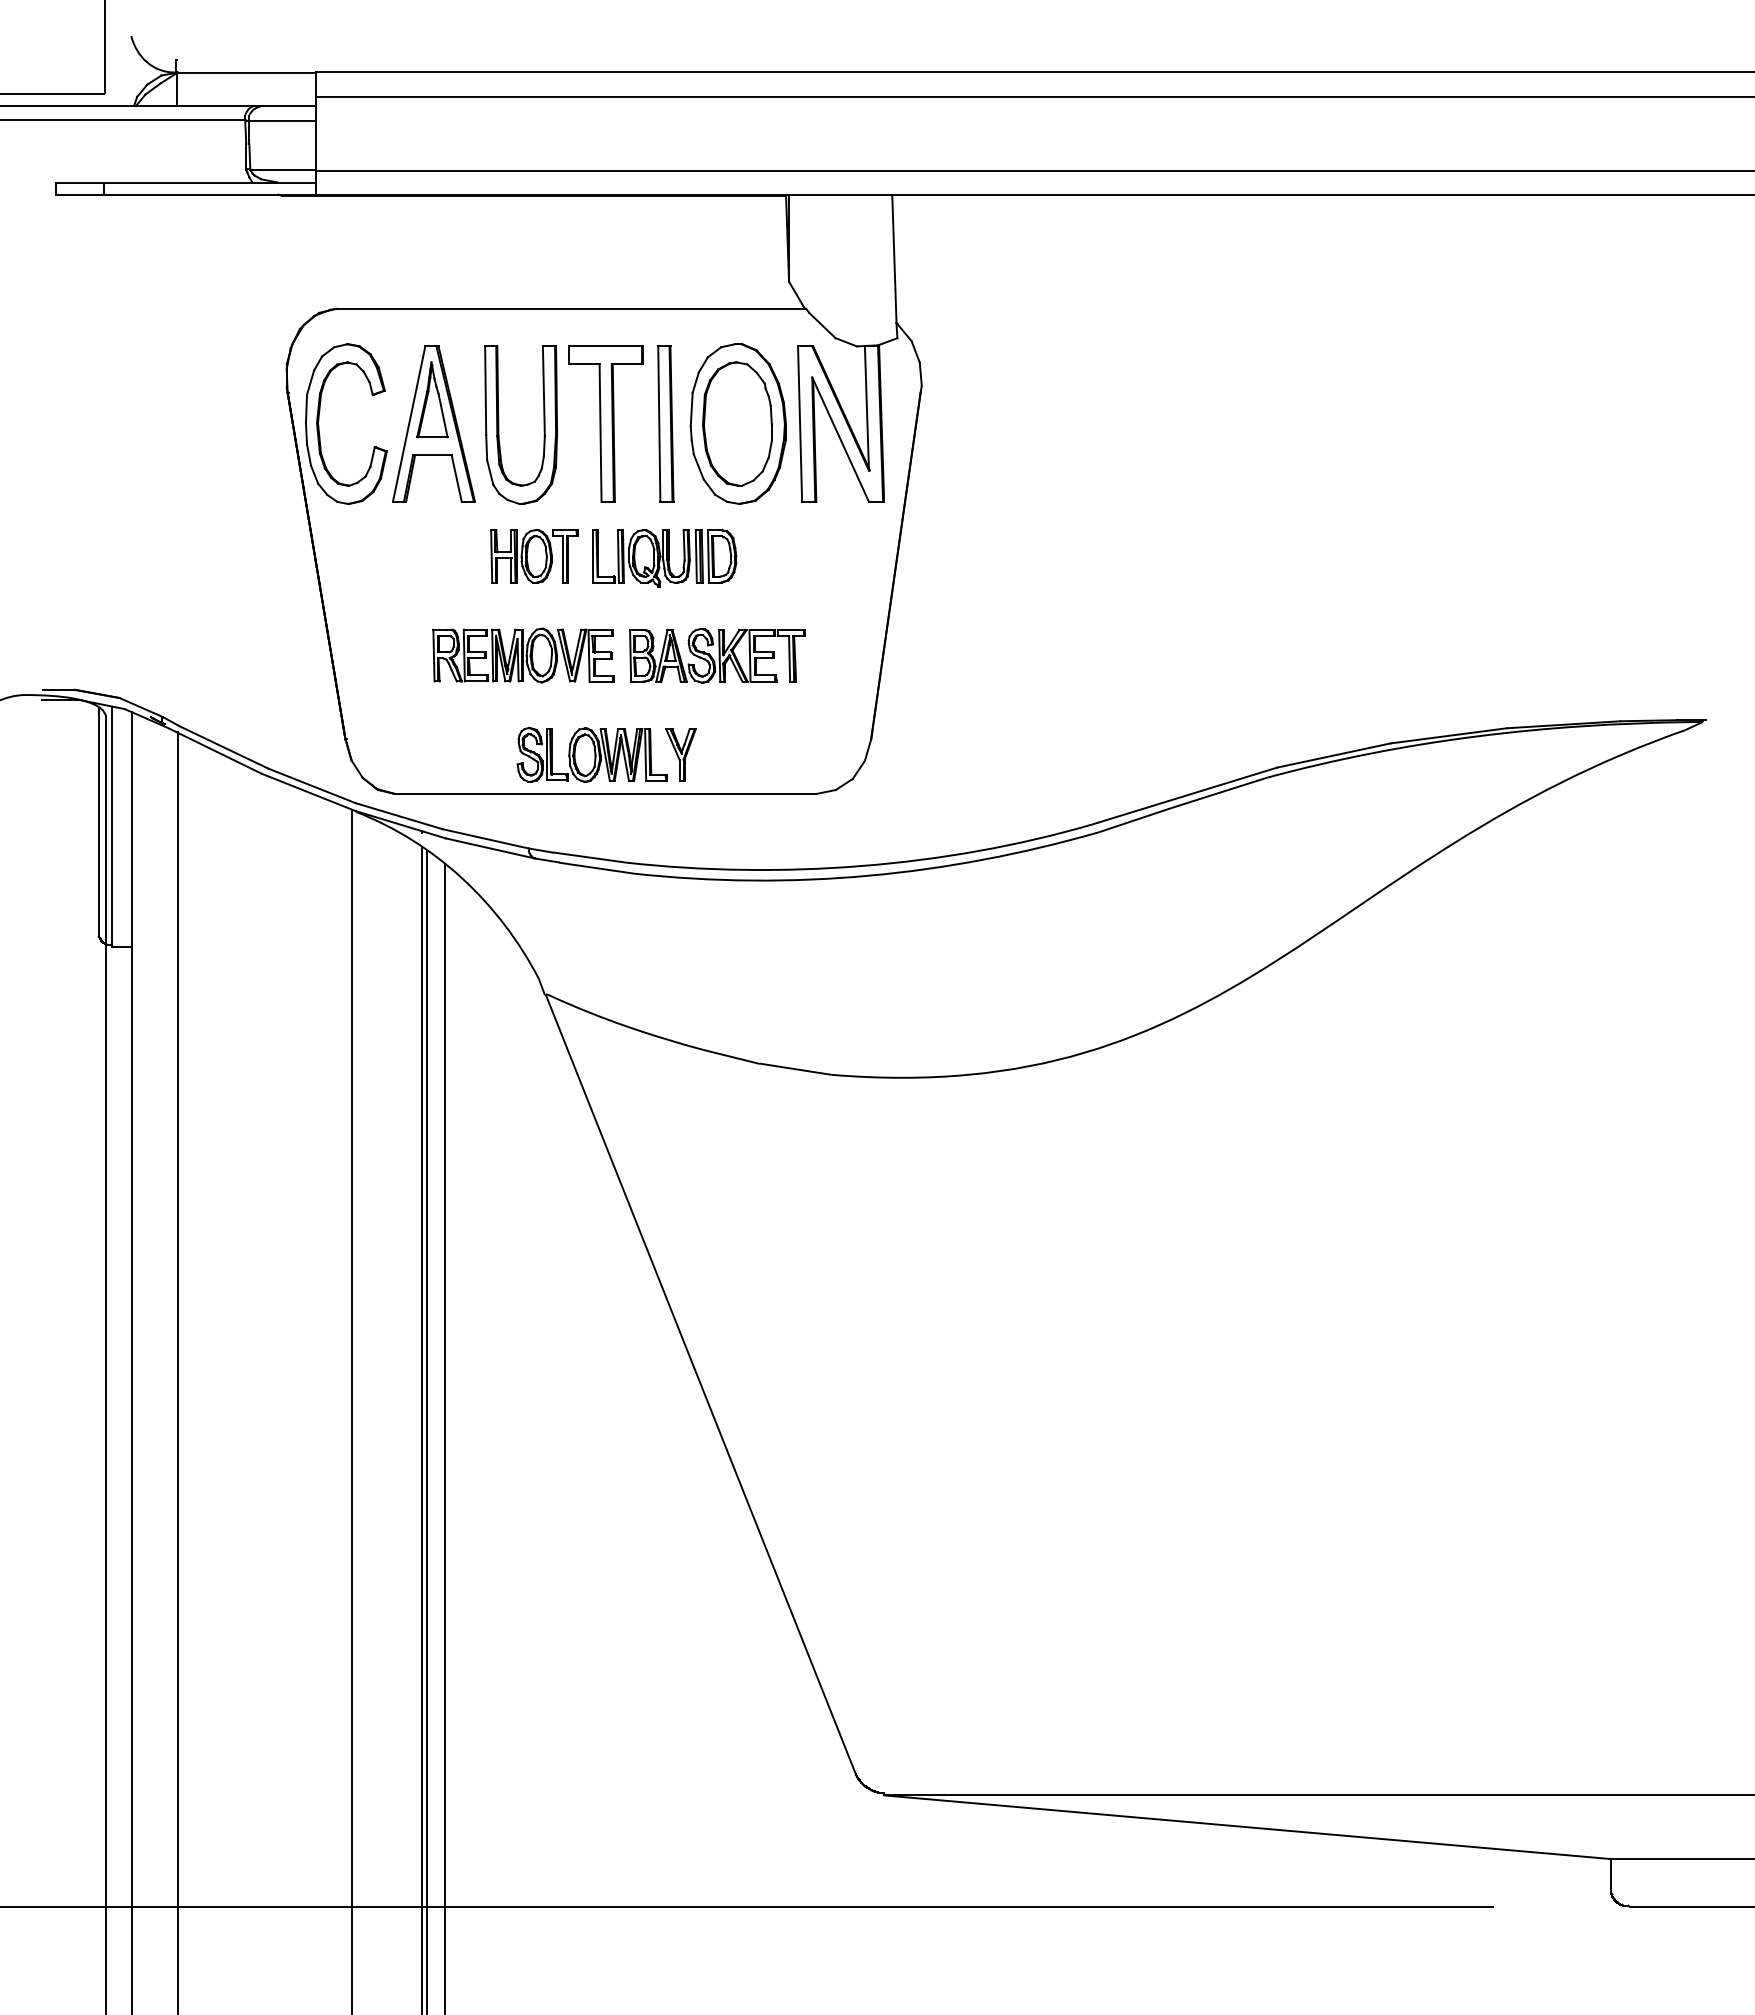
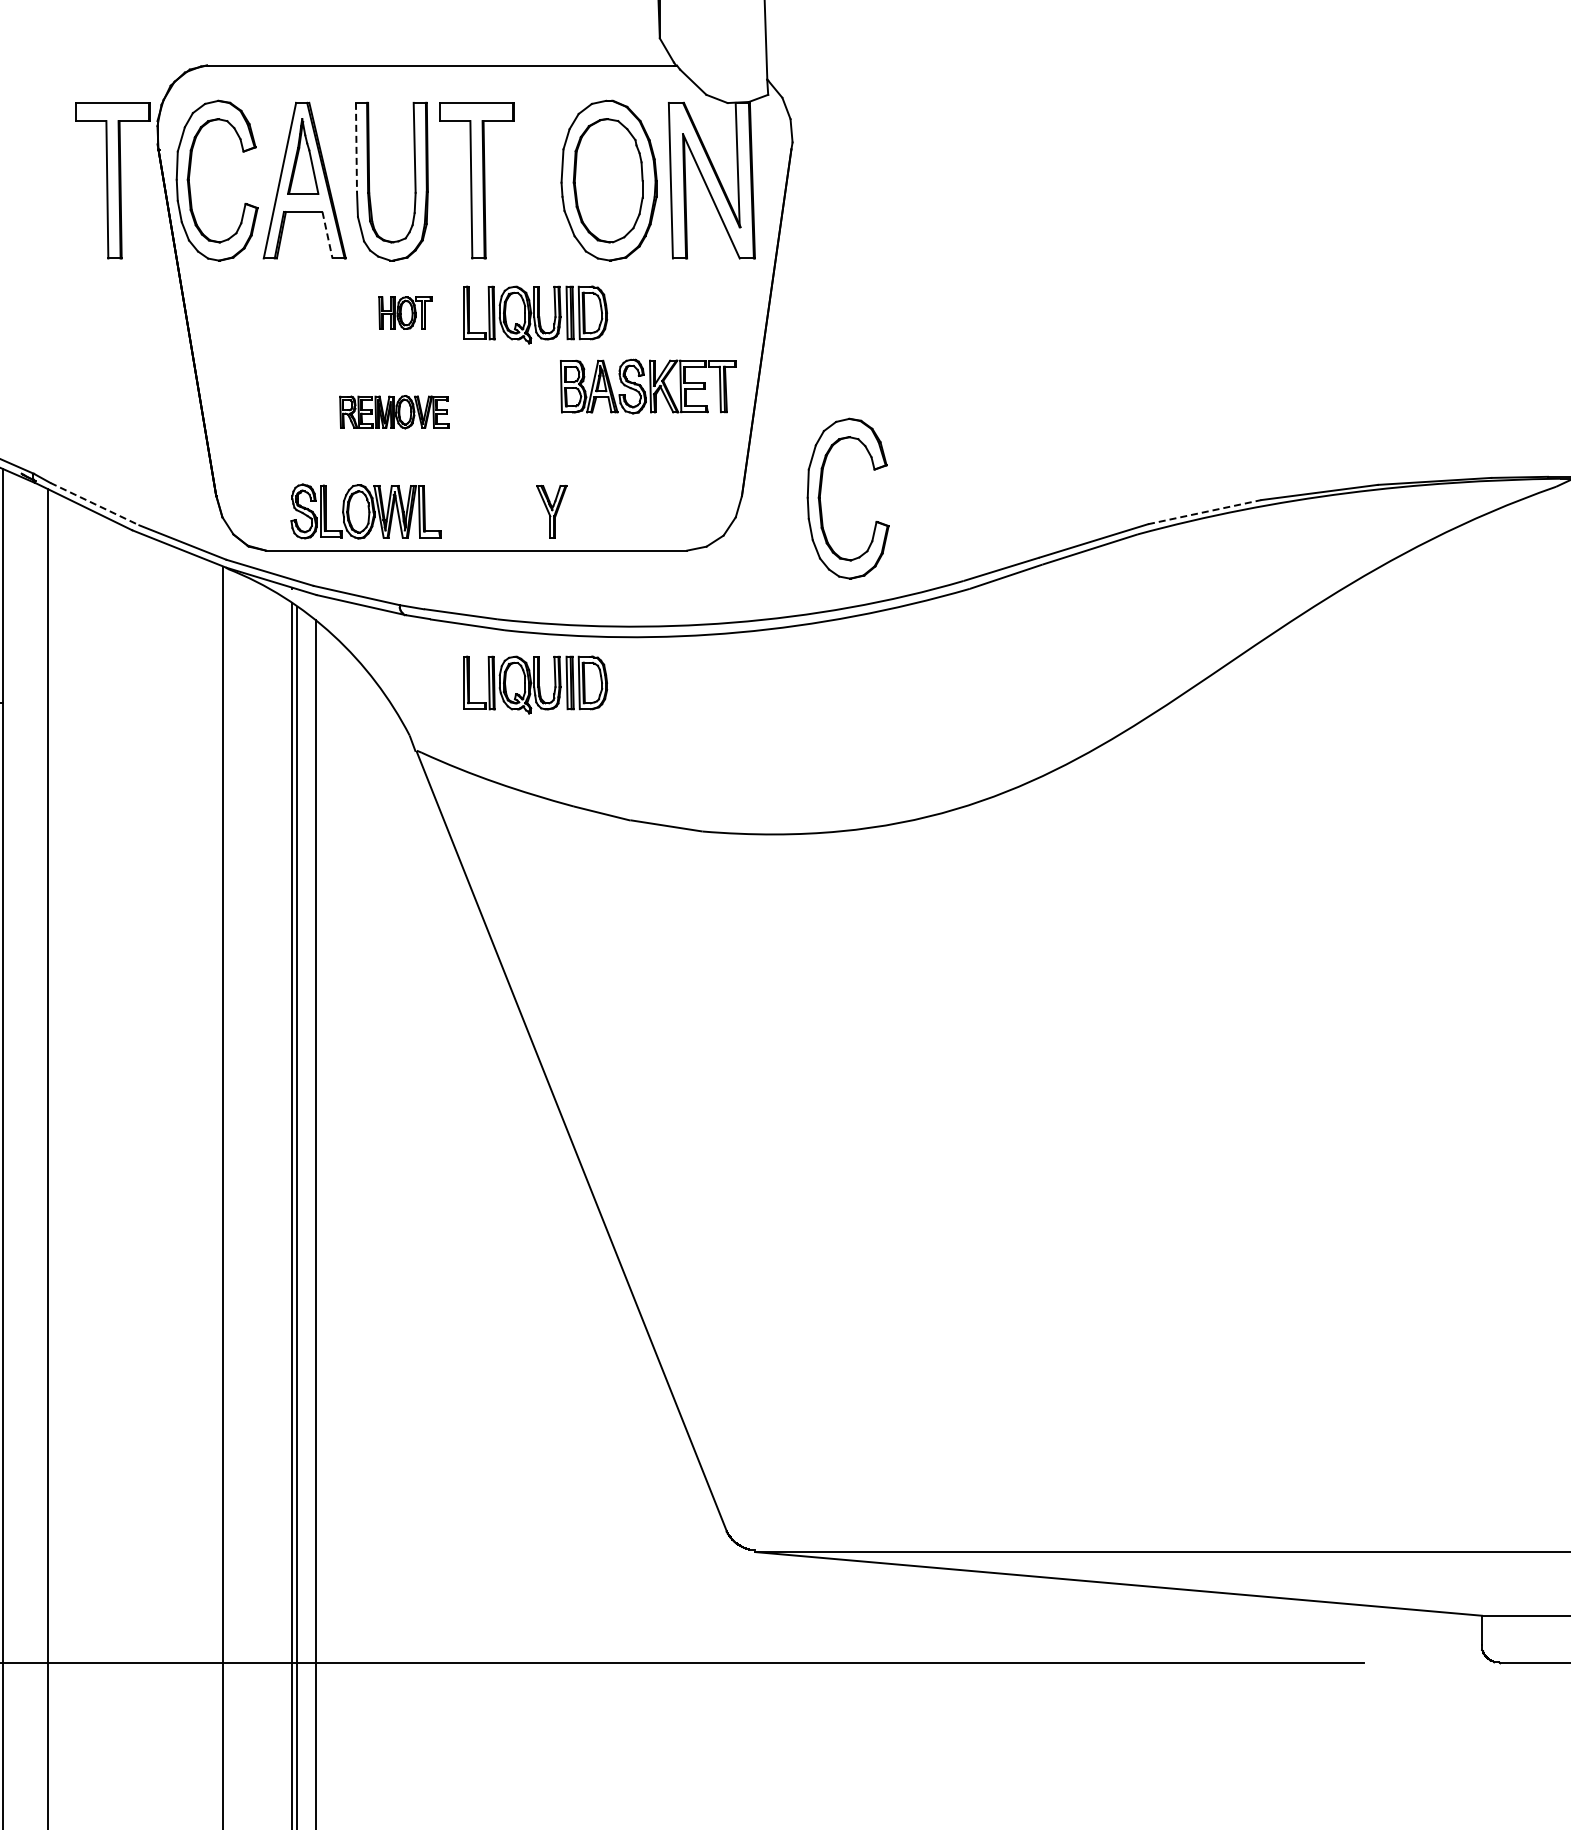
line: (485, 391) -> (356, 148), solid -> dashed
part: (241, 423) -> (112, 180), added
part: (665, 423) -> (536, 180), removed
line: (456, 478) -> (327, 235), solid -> dashed
part: (534, 556) -> (405, 313), size x0.6
part: (523, 655) -> (394, 412), size x0.6
part: (717, 655) -> (648, 386), moved
part: (950, 743) -> (821, 500), added
line: (224, 747) -> (95, 504), solid -> dashed
part: (591, 754) -> (365, 511), moved
line: (1333, 755) -> (1204, 512), solid -> dashed
part: (664, 928) -> (535, 685), added

